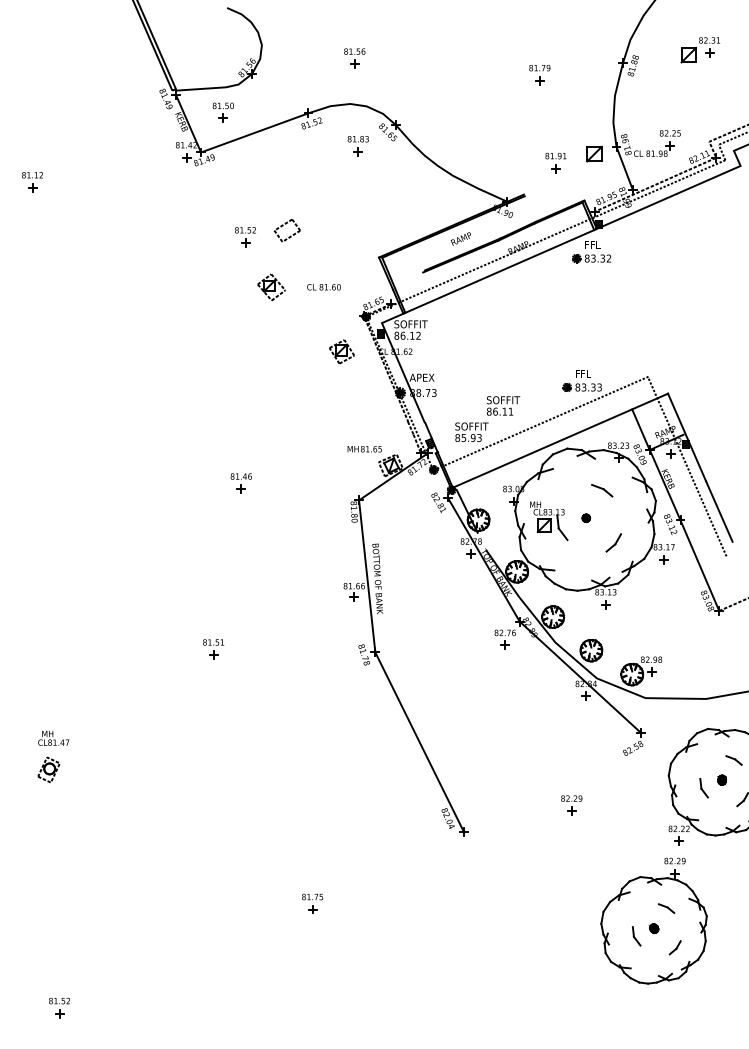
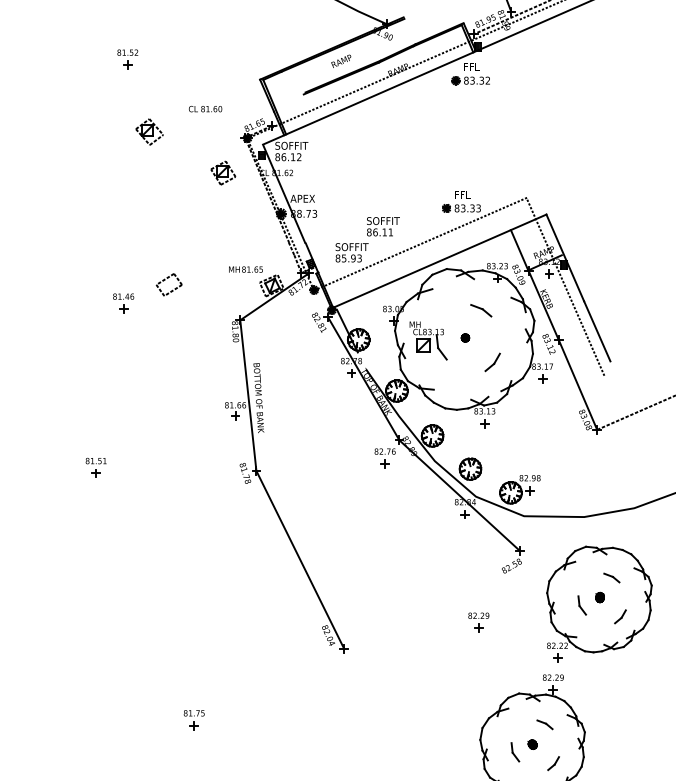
part: (286, 230) -> (168, 284), moved
part: (271, 286) -> (149, 131), moved
part: (571, 805) -> (478, 622), moved

